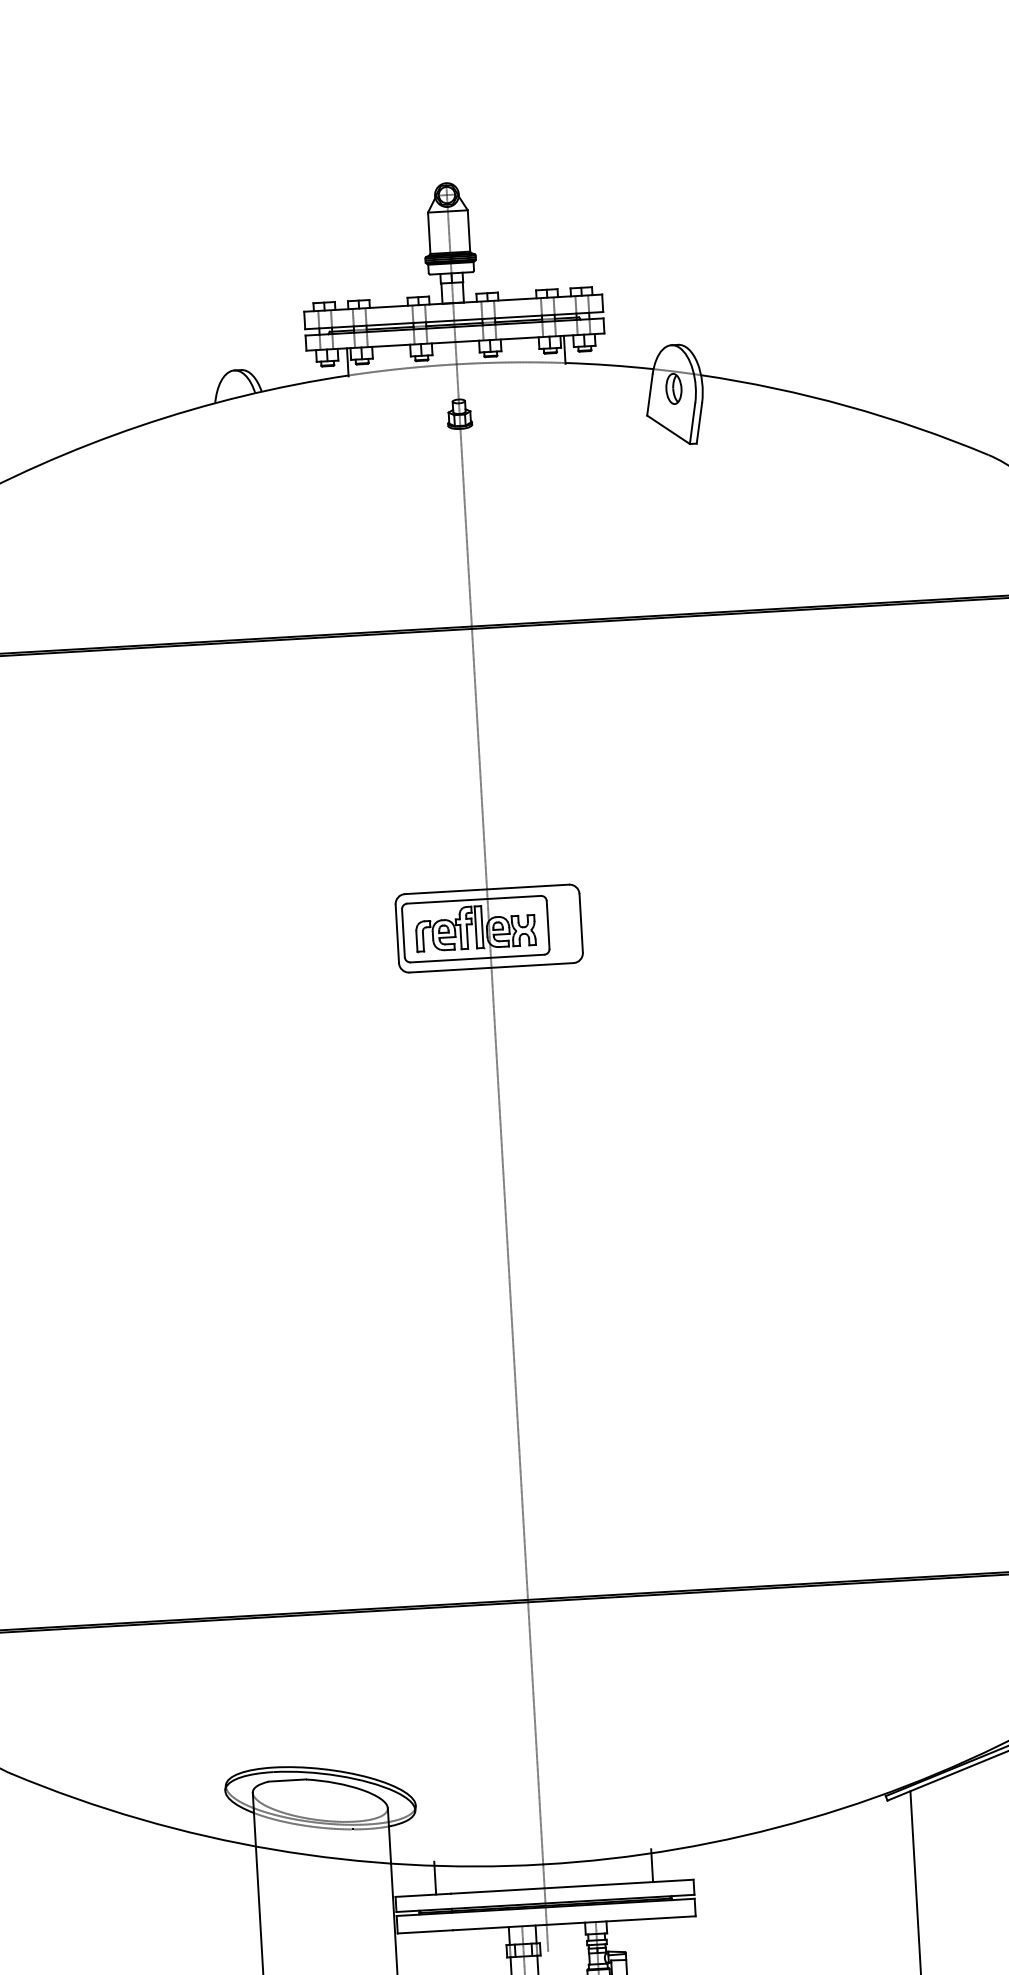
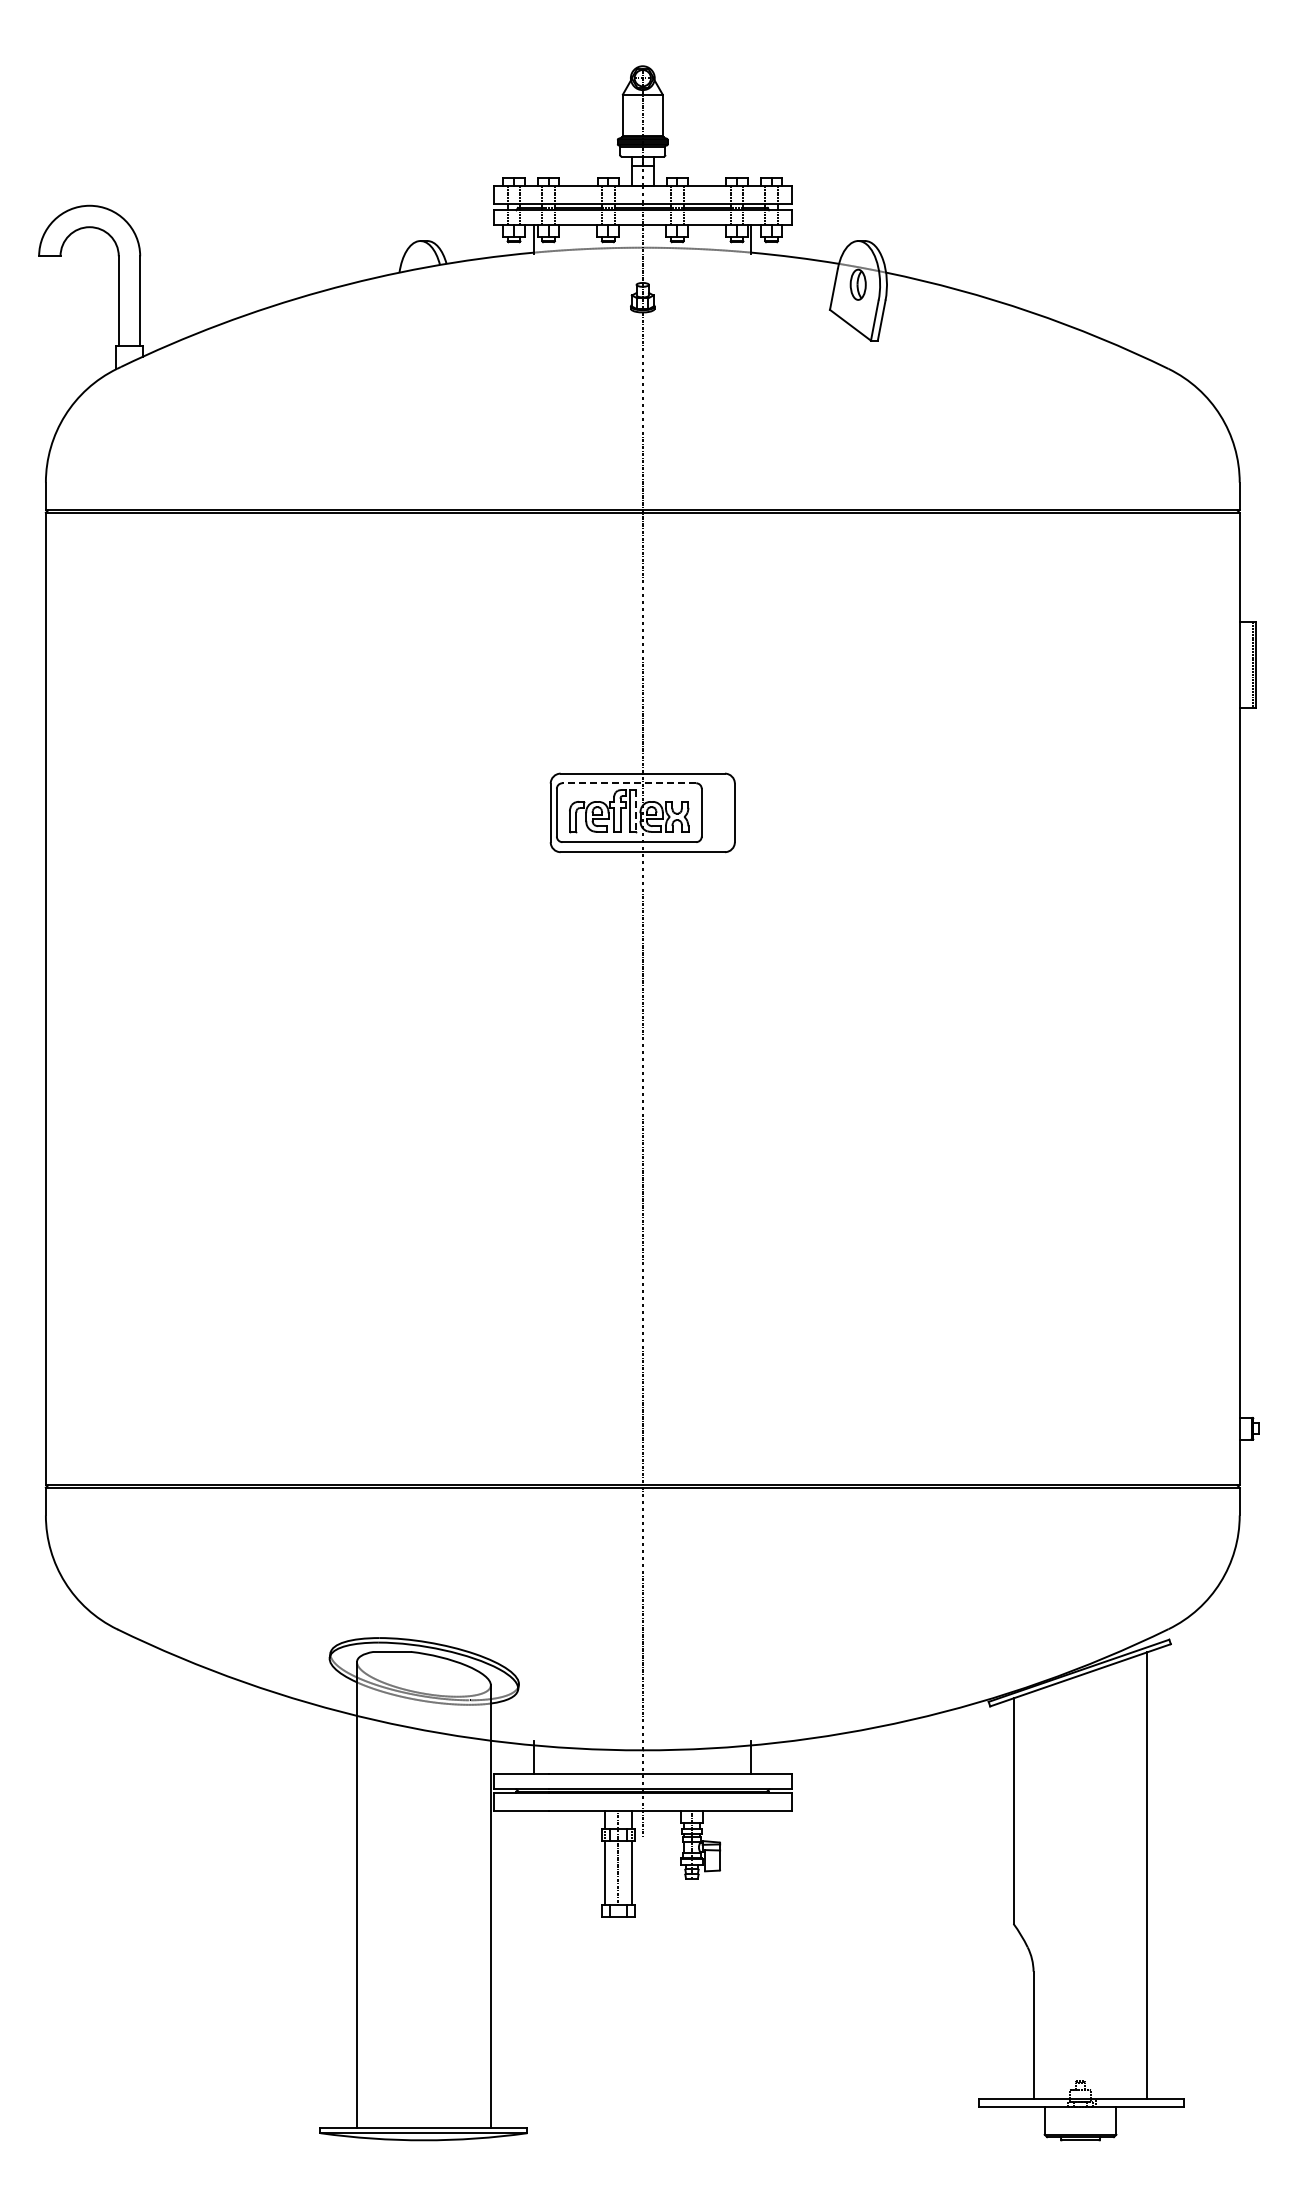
line: (474, 899) -> (629, 783), solid -> dashed
line: (481, 926) -> (635, 810), solid -> dashed

